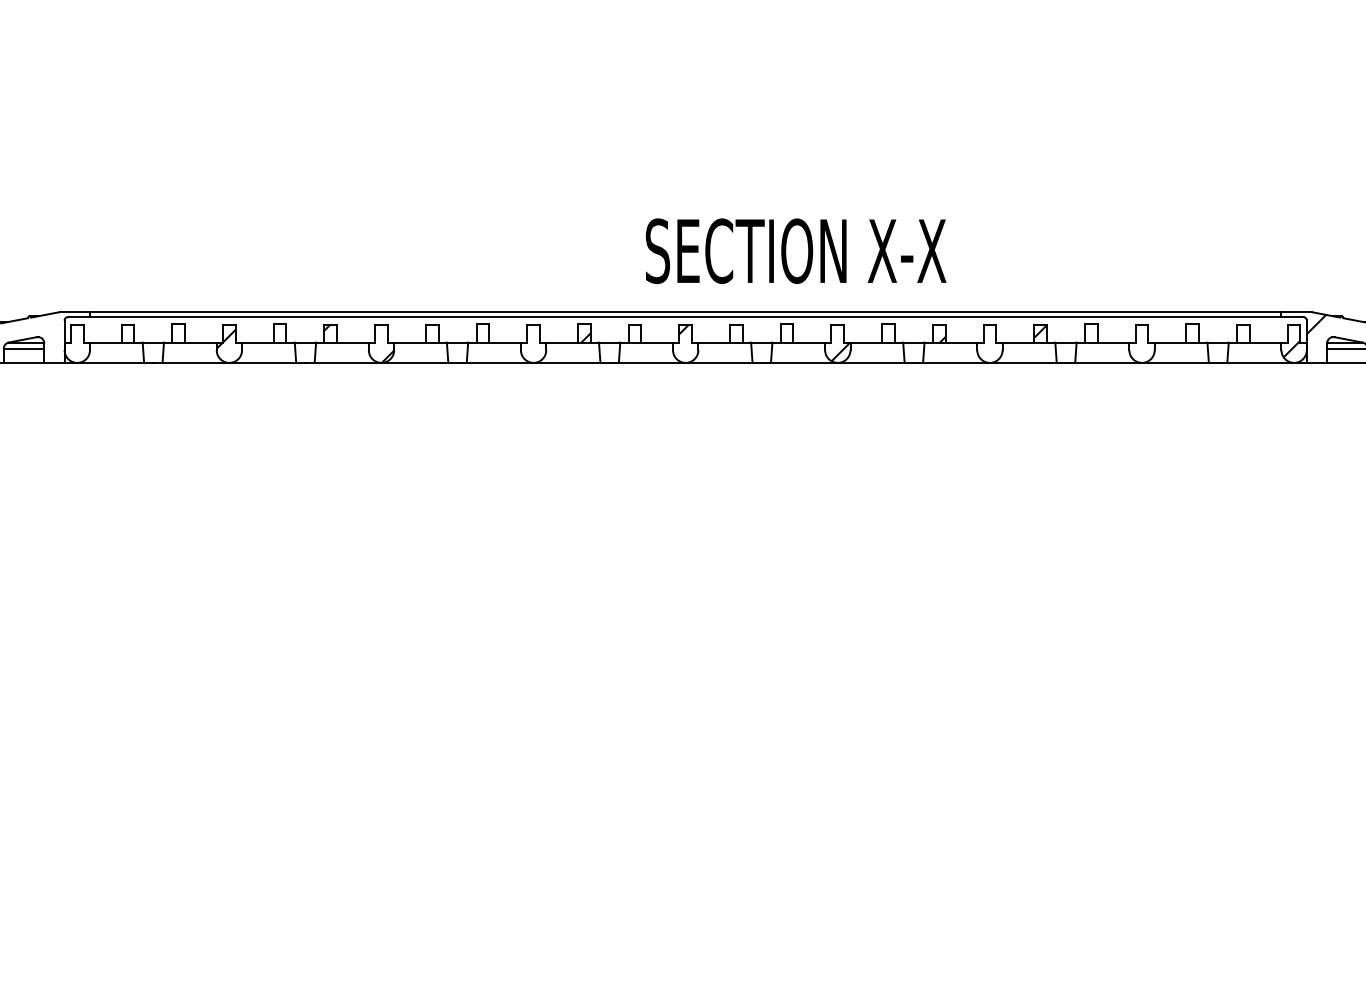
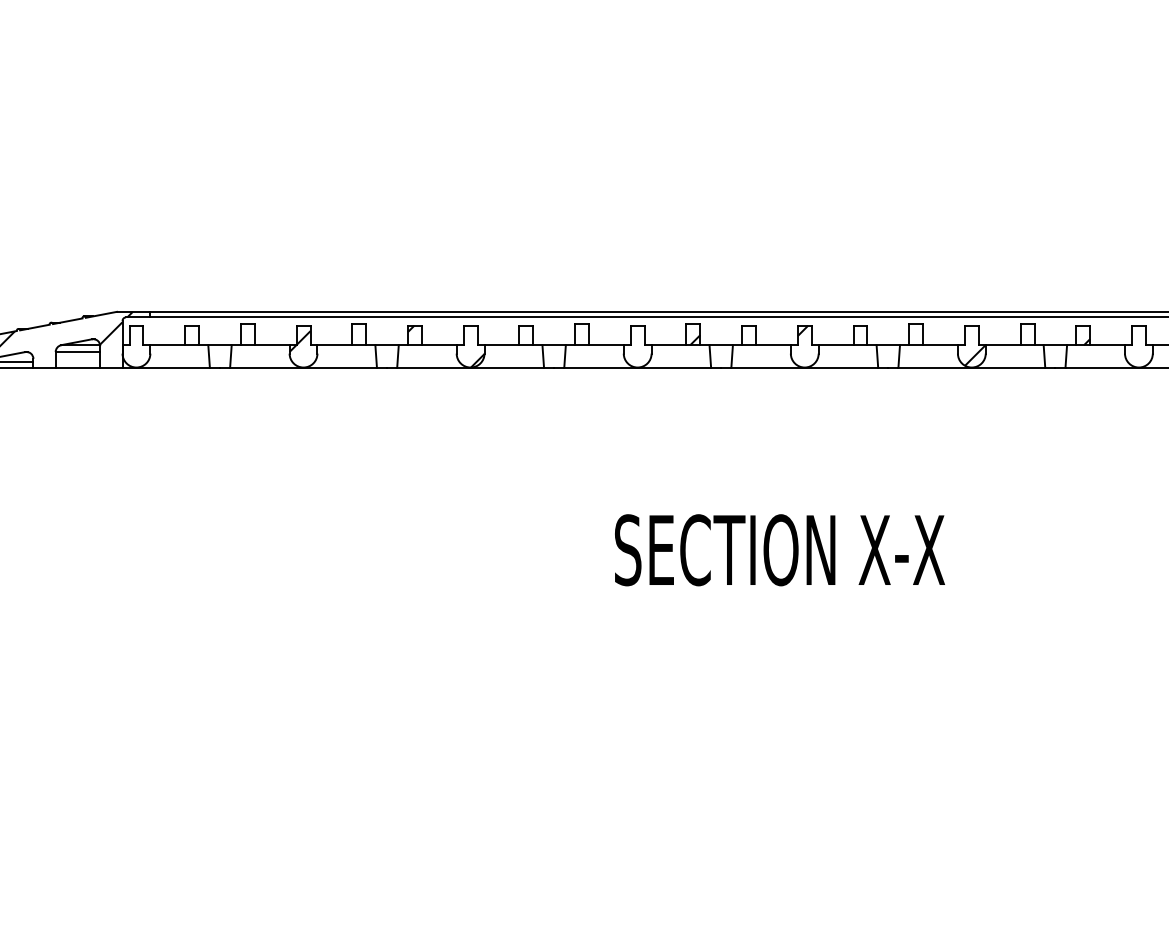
text: (795, 250) -> (779, 549), moved
hatch: (59, 327) -> (116, 328), added

